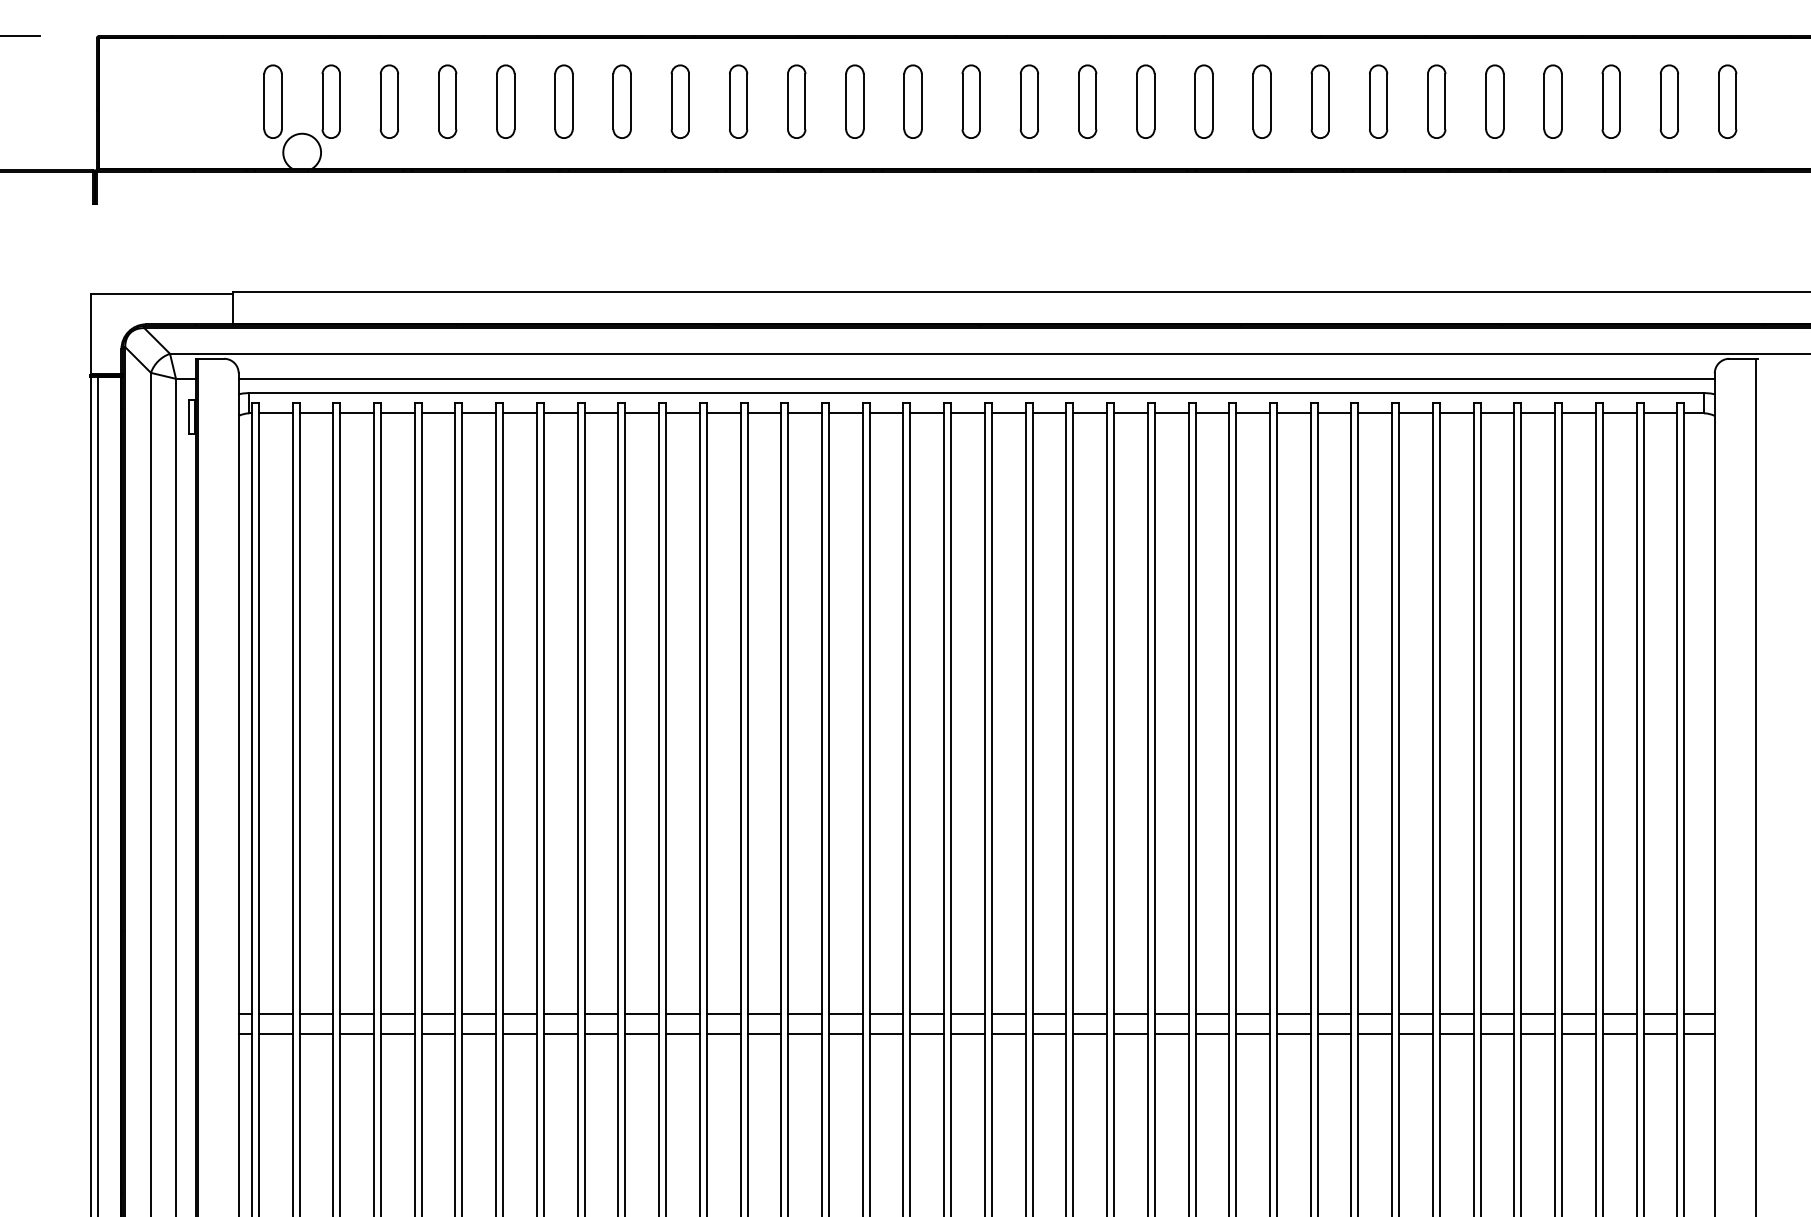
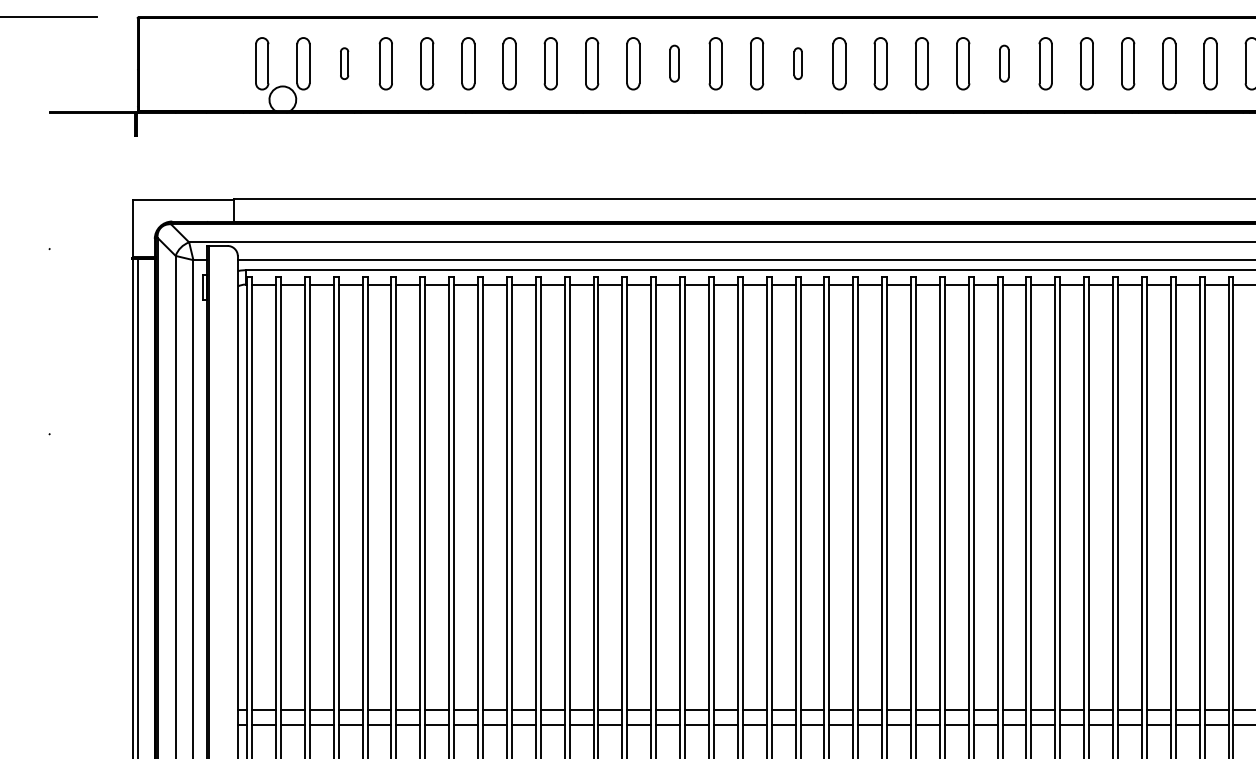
part: (388, 101) -> (344, 63), size x0.6
part: (854, 101) -> (674, 63), size x0.7
part: (1028, 101) -> (797, 63), size x0.6
part: (1319, 101) -> (1003, 63), size x0.7

